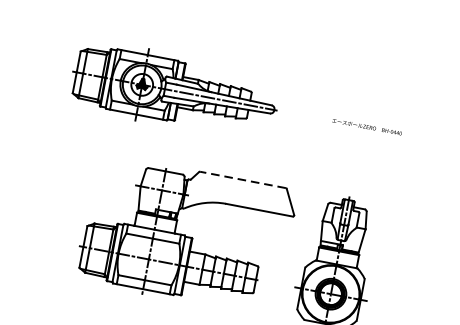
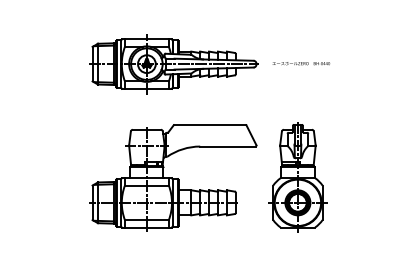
part: (174, 91) -> (173, 64), moved
line: (243, 179) -> (210, 124), dashed -> solid

